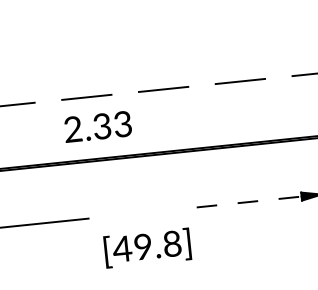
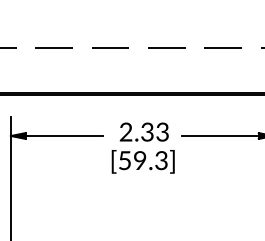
text: (96, 126) -> (143, 131), moved
line: (249, 202) -> (220, 136), dashed -> solid
text: (146, 246) -> (142, 160), [49.8] -> [59.3]

